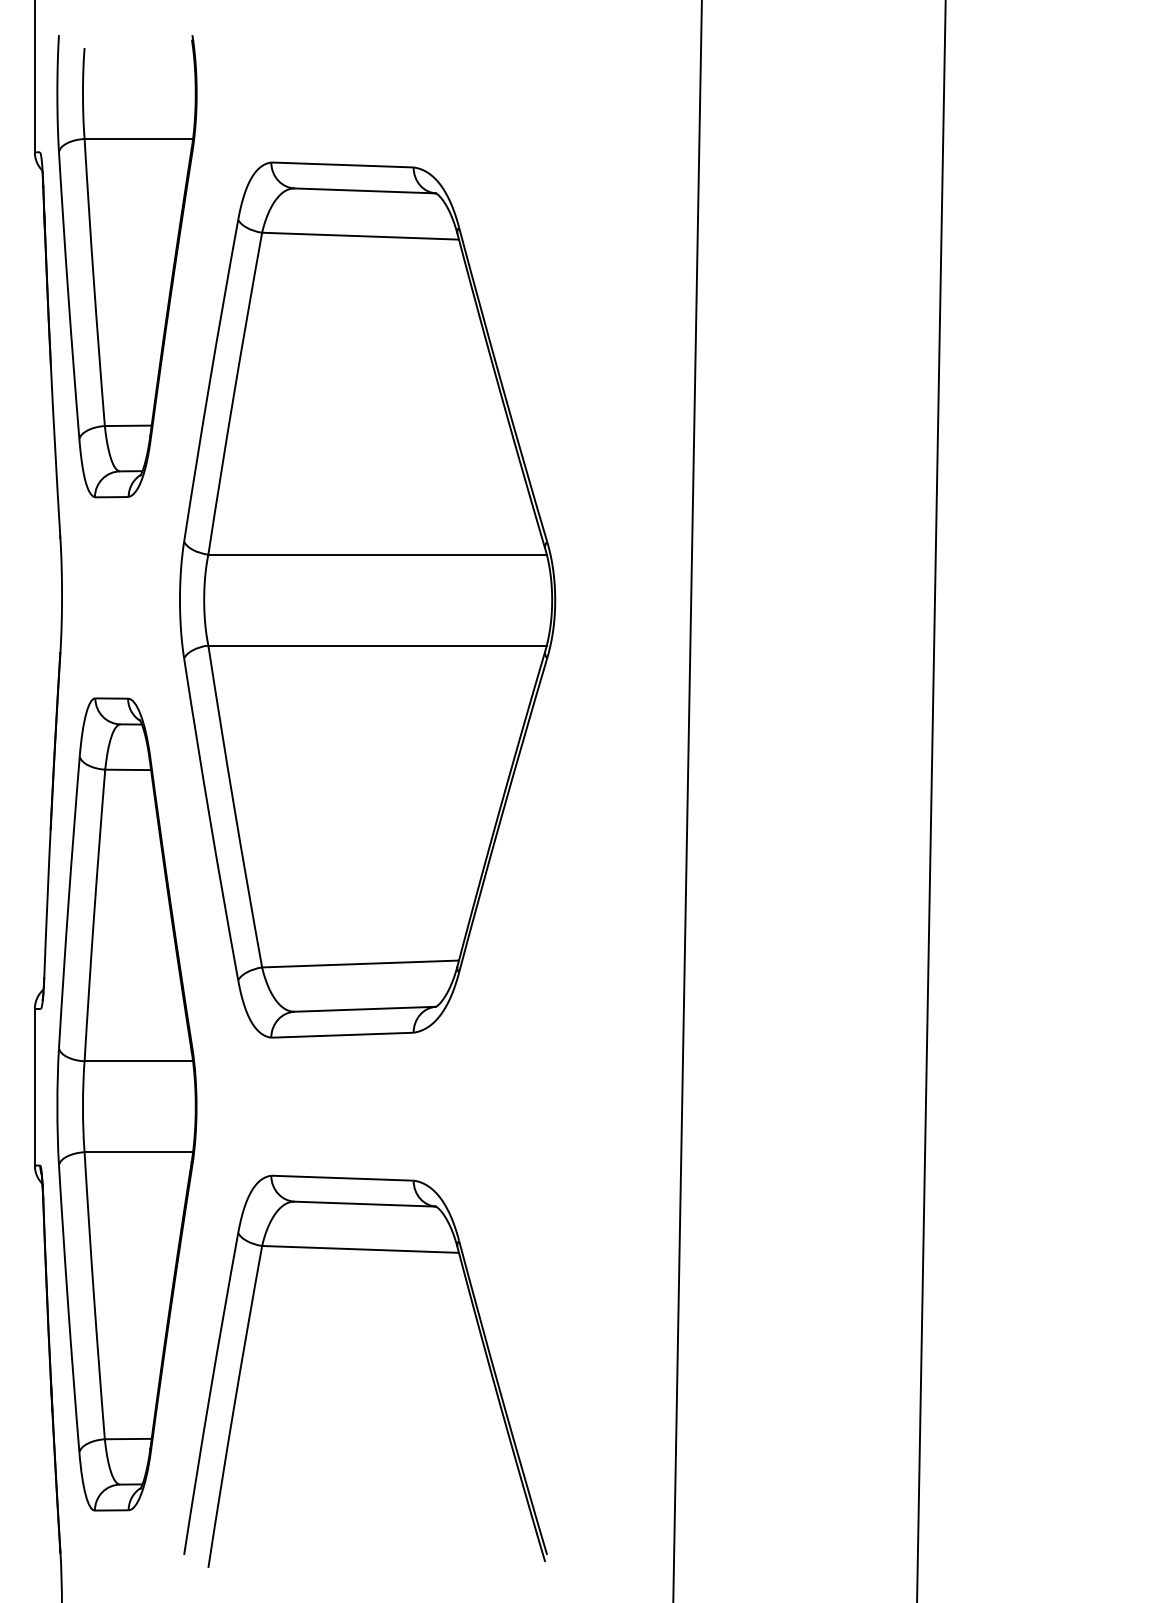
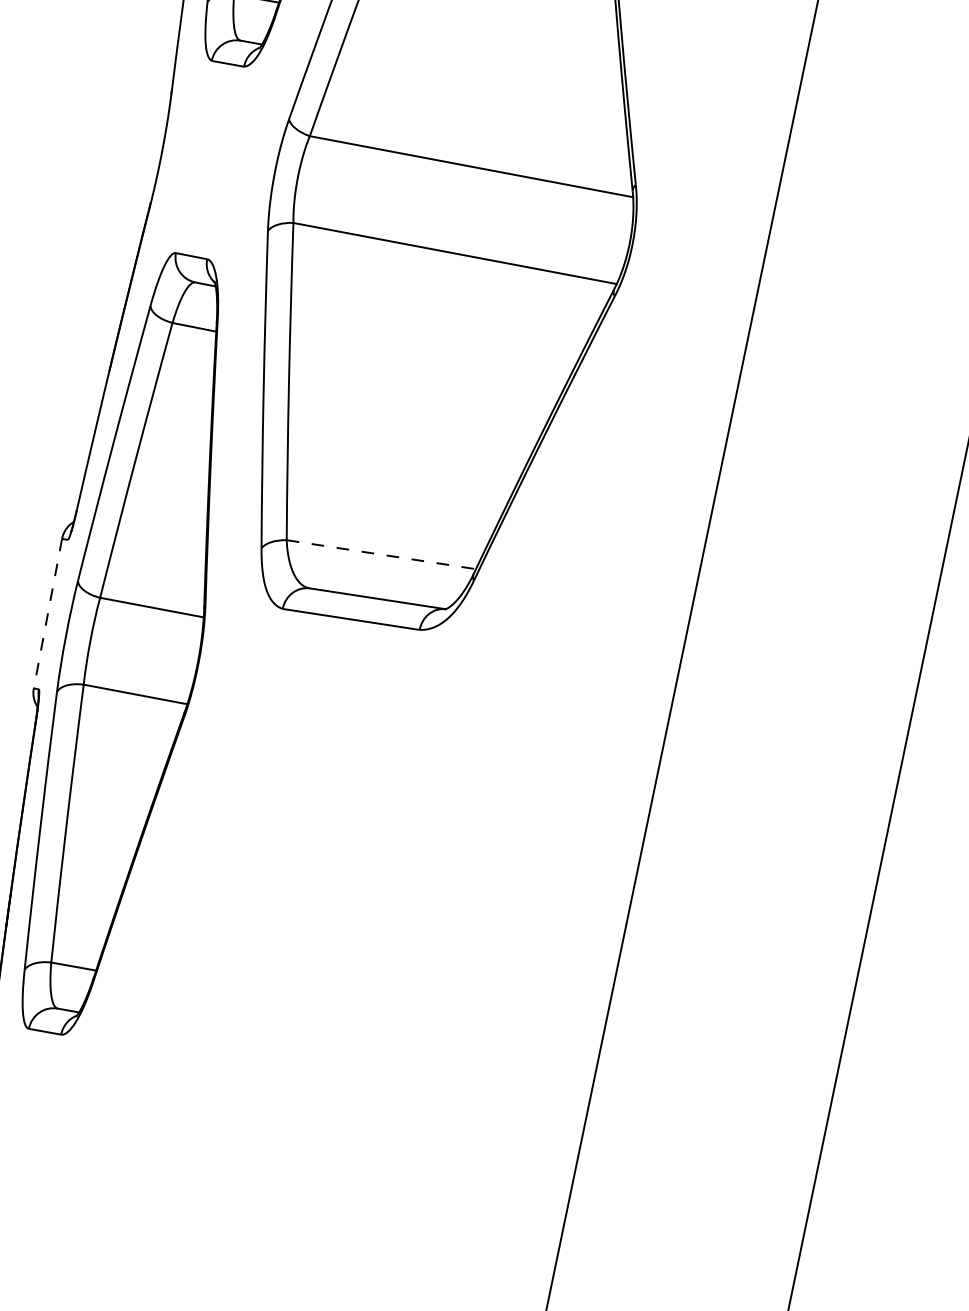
line: (361, 963) -> (382, 554), solid -> dashed
line: (34, 1087) -> (47, 613), solid -> dashed
part: (481, 1341) -> (428, 937), removed

